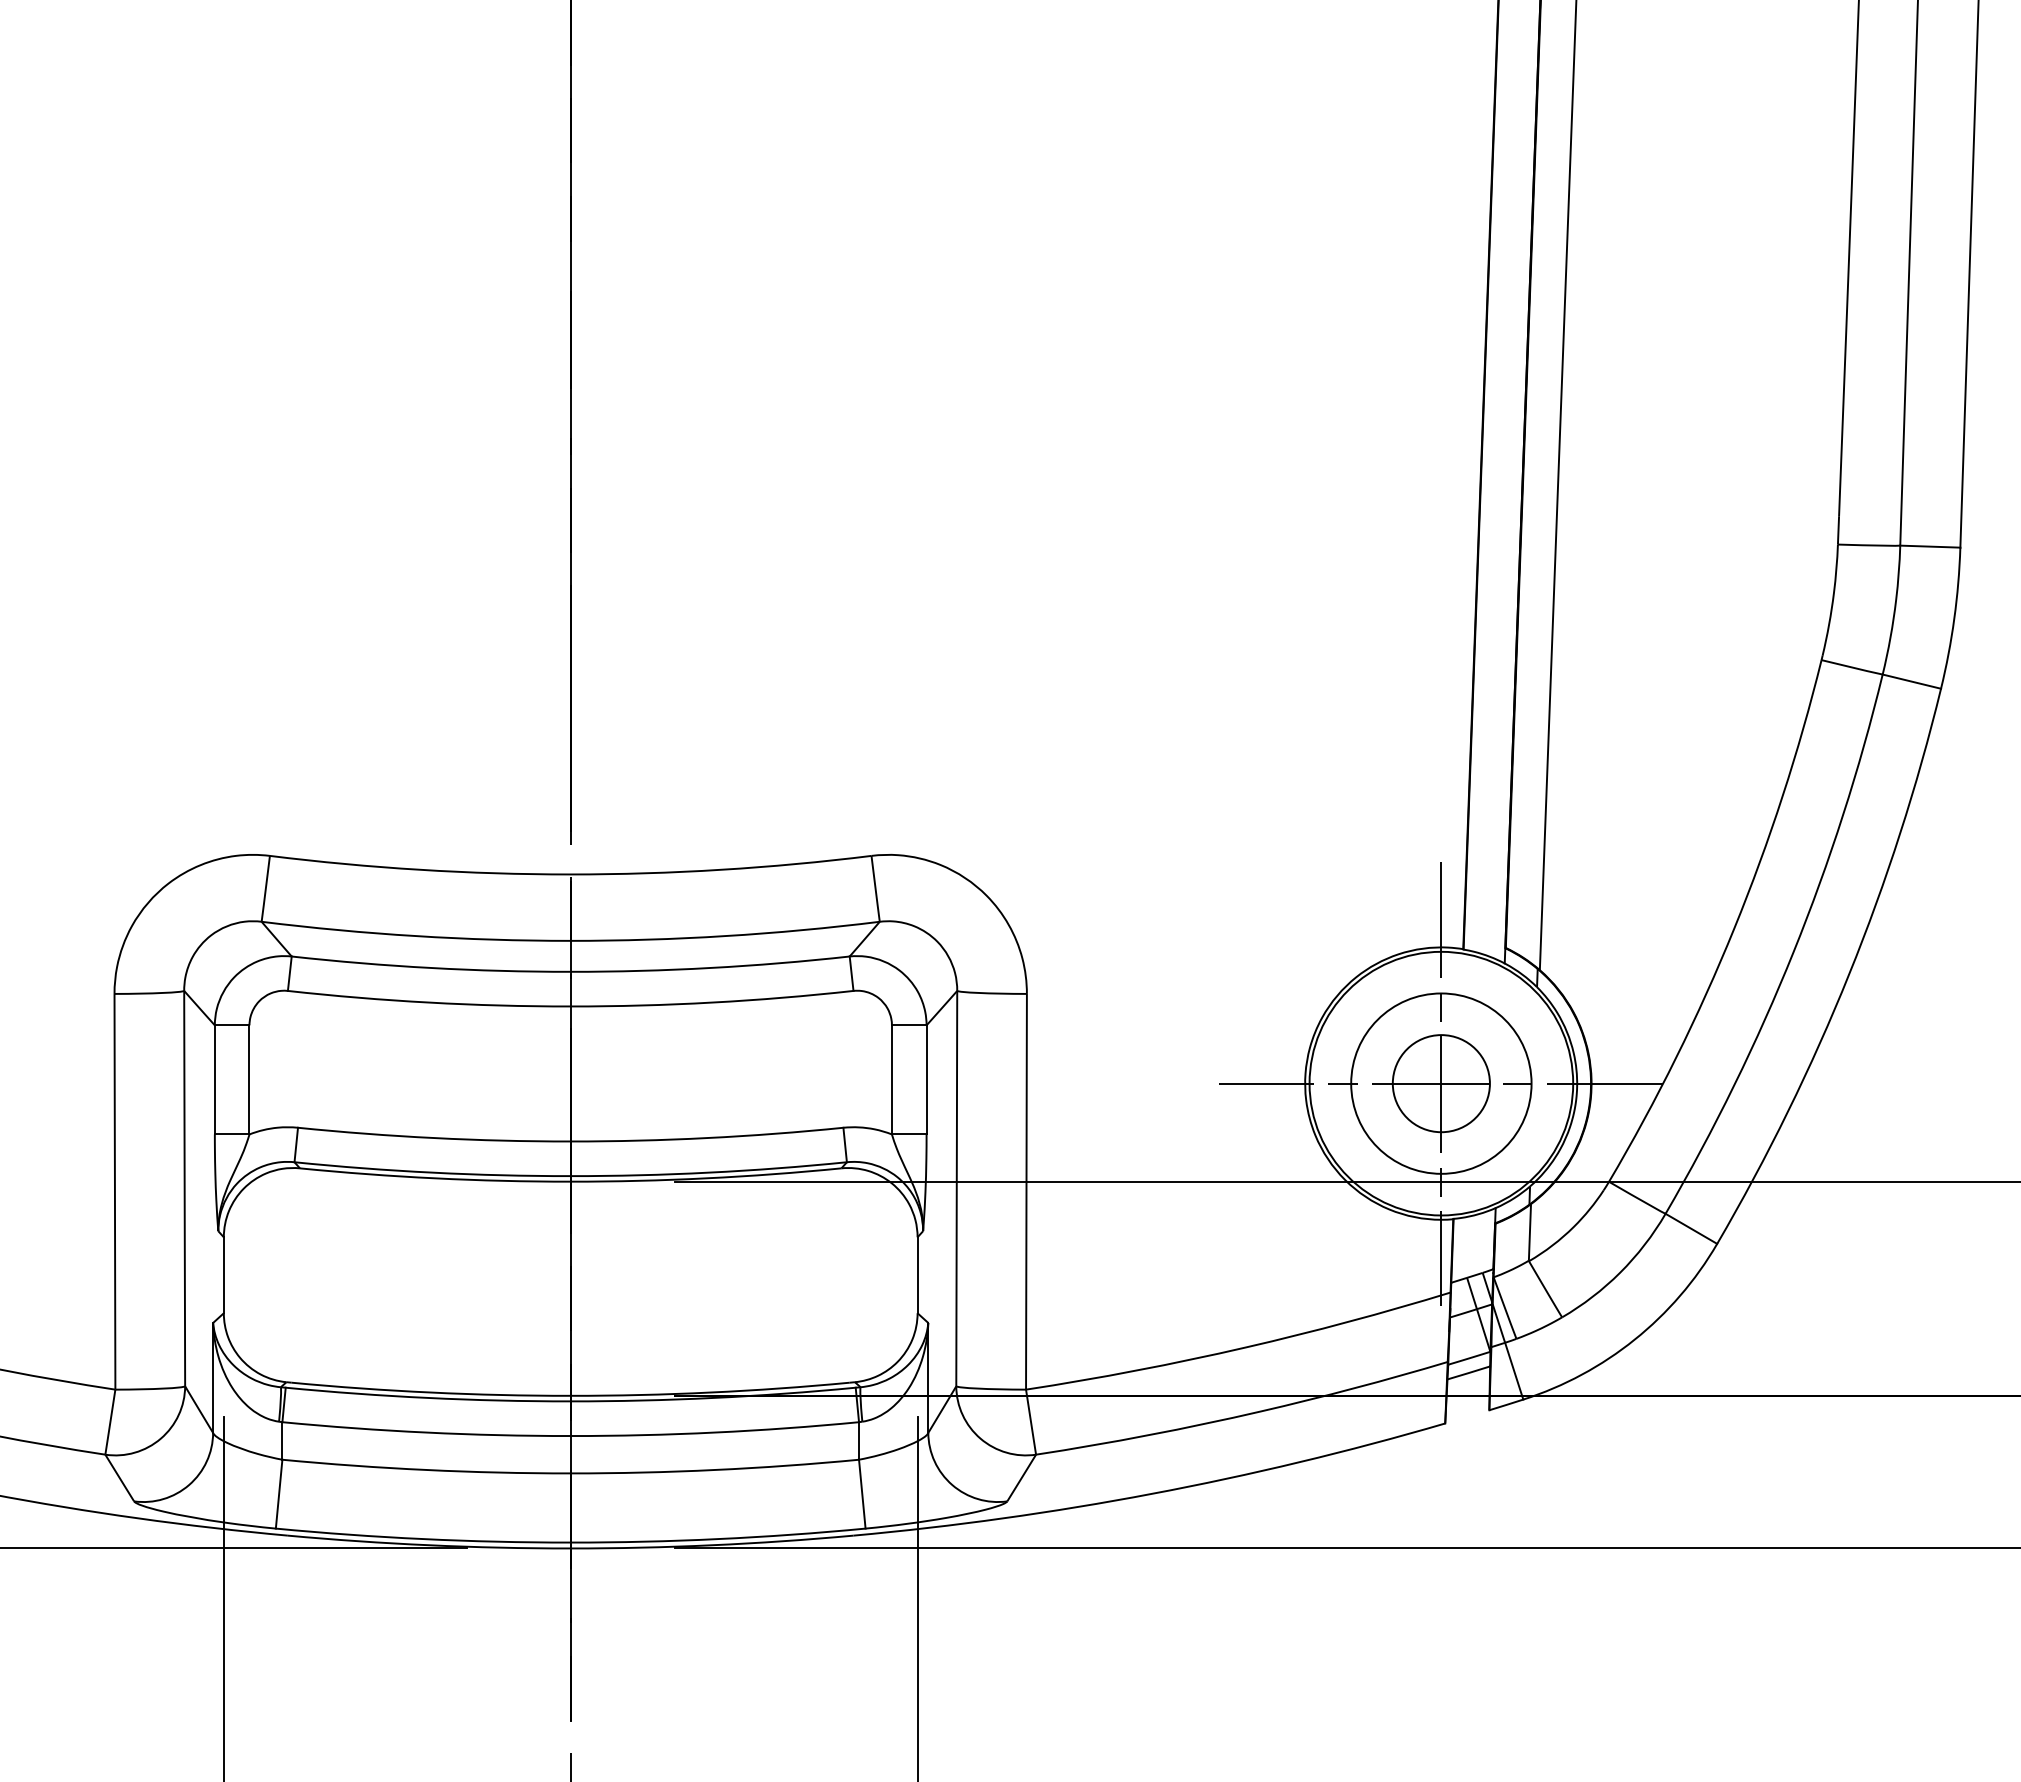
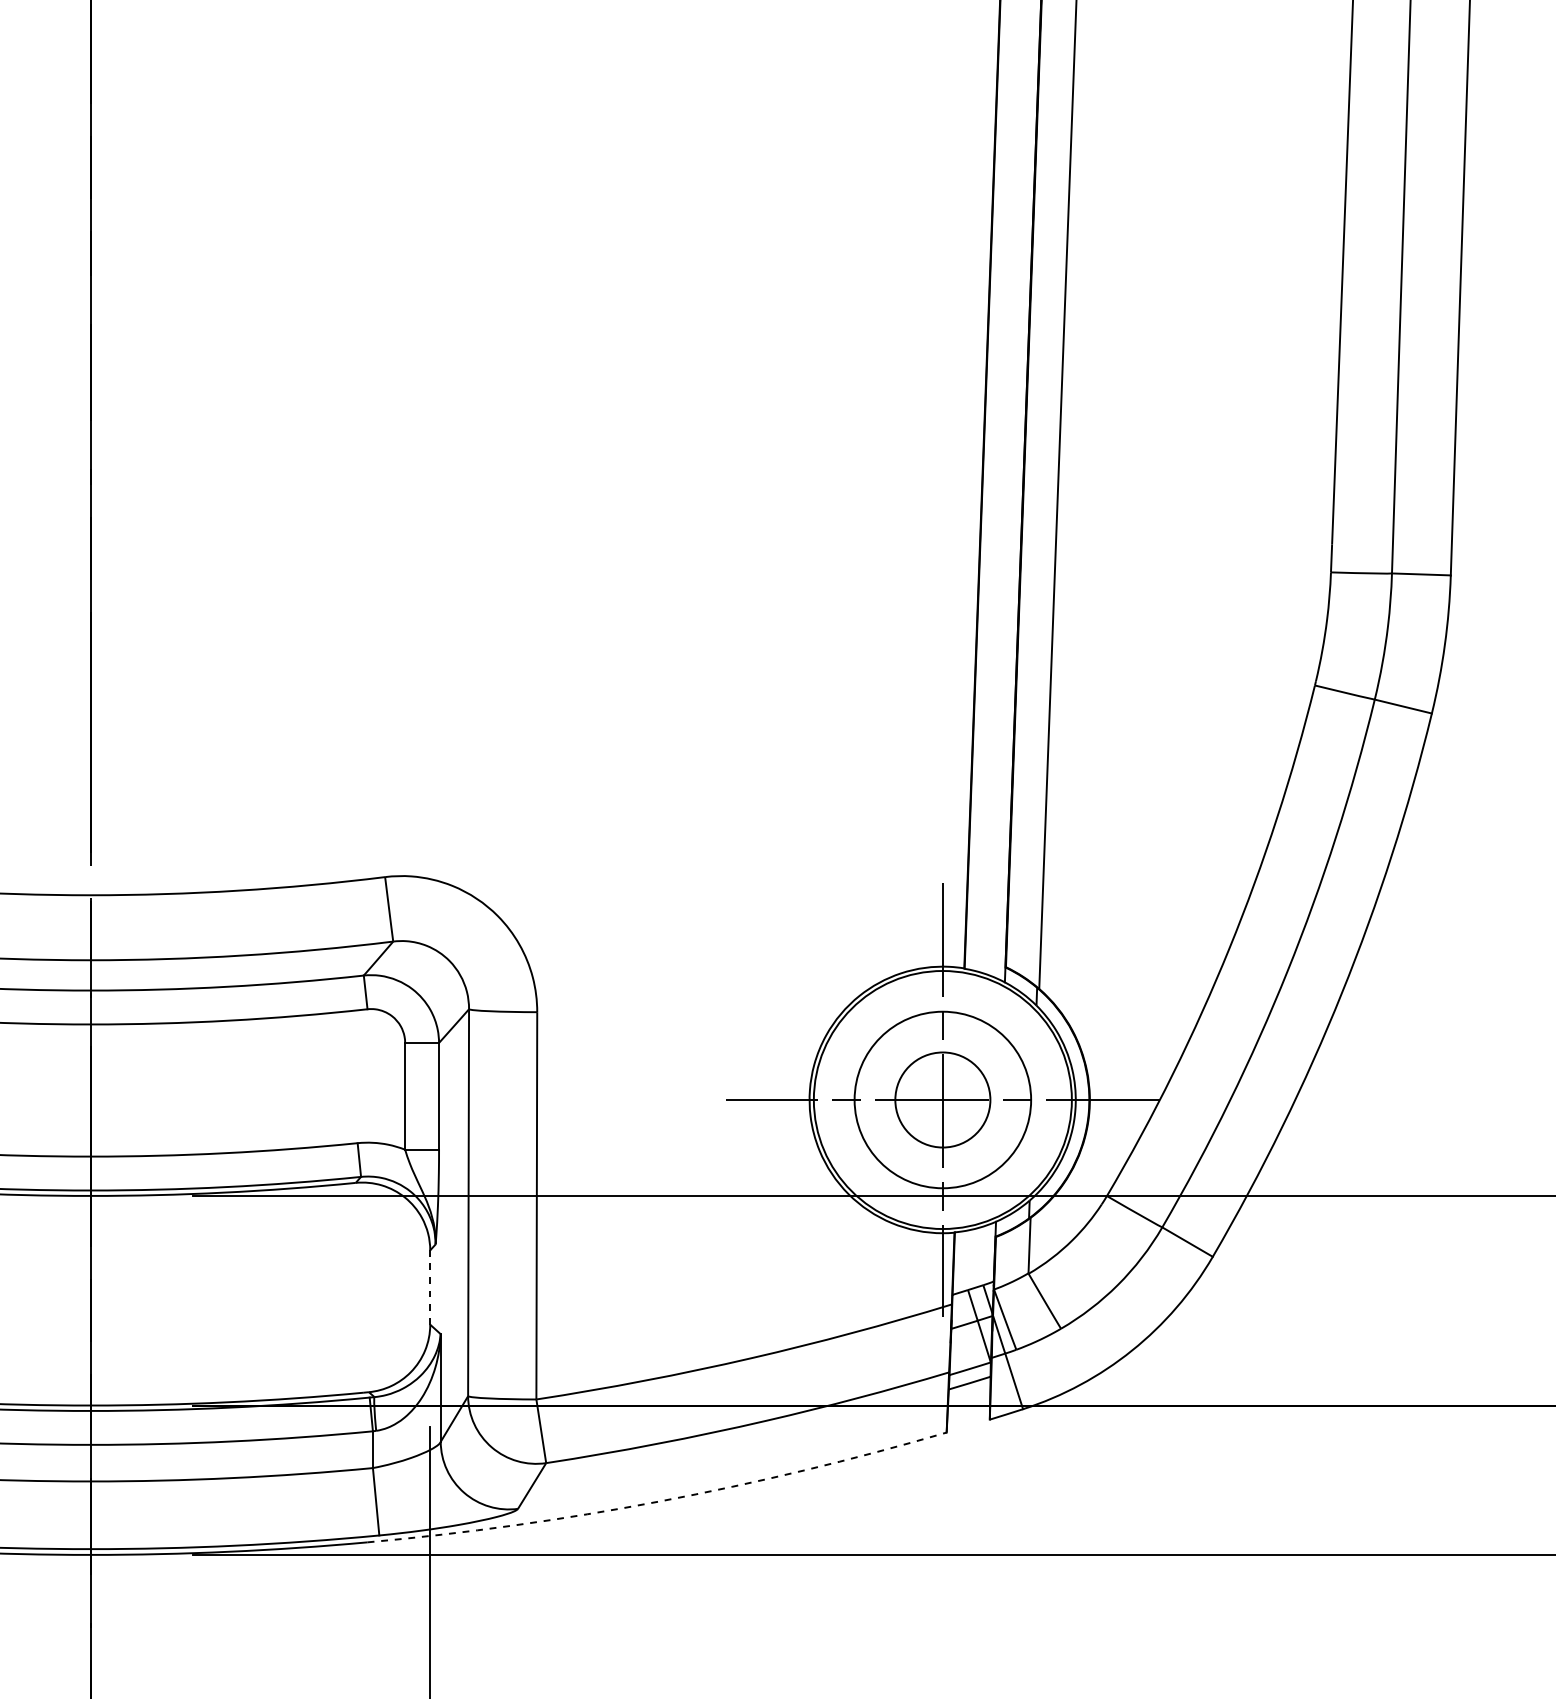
line: (917, 1275) -> (430, 1287), solid -> dashed
arc: (1152, 1493) -> (660, 1501), solid -> dashed

